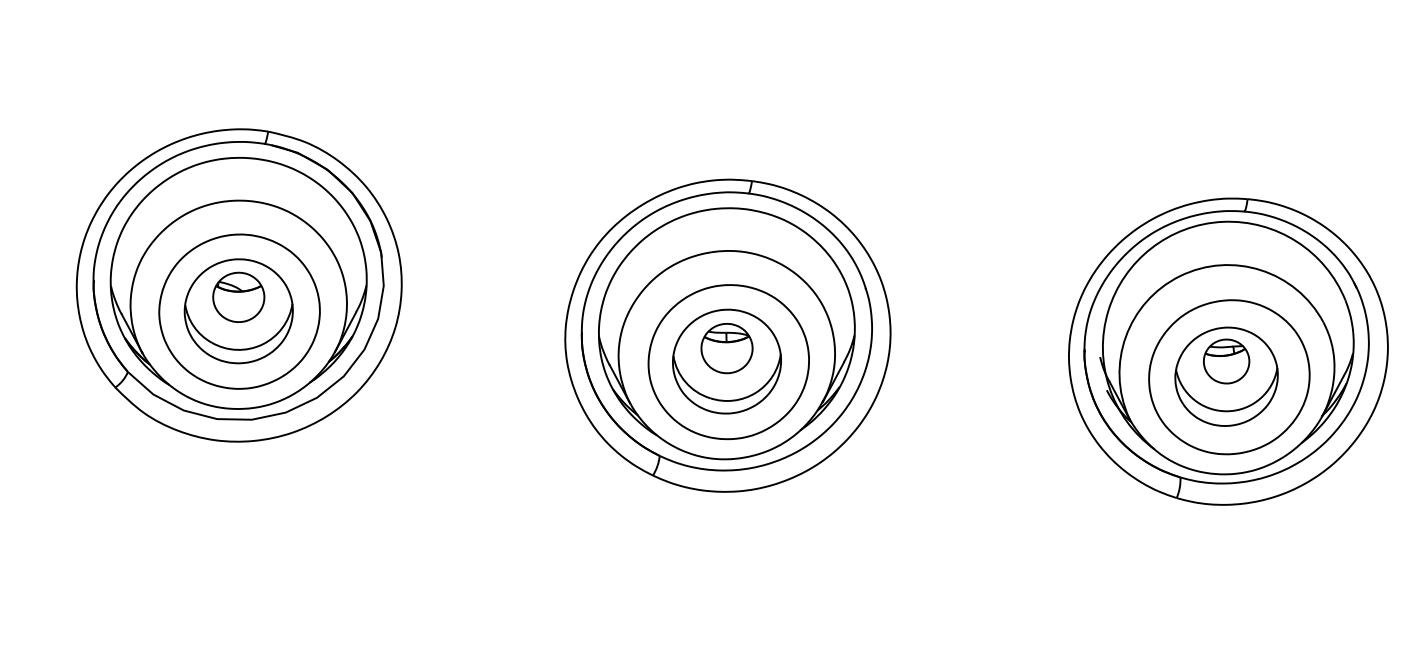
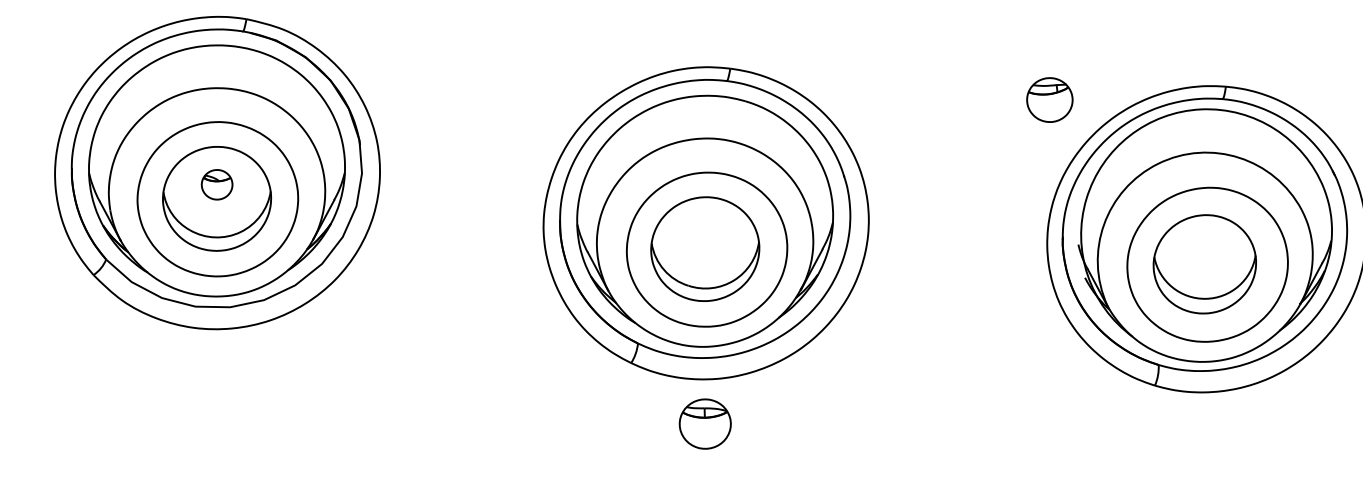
part: (238, 296) -> (216, 184), size x0.6
part: (726, 348) -> (704, 424), moved
part: (1226, 361) -> (1049, 100), moved

